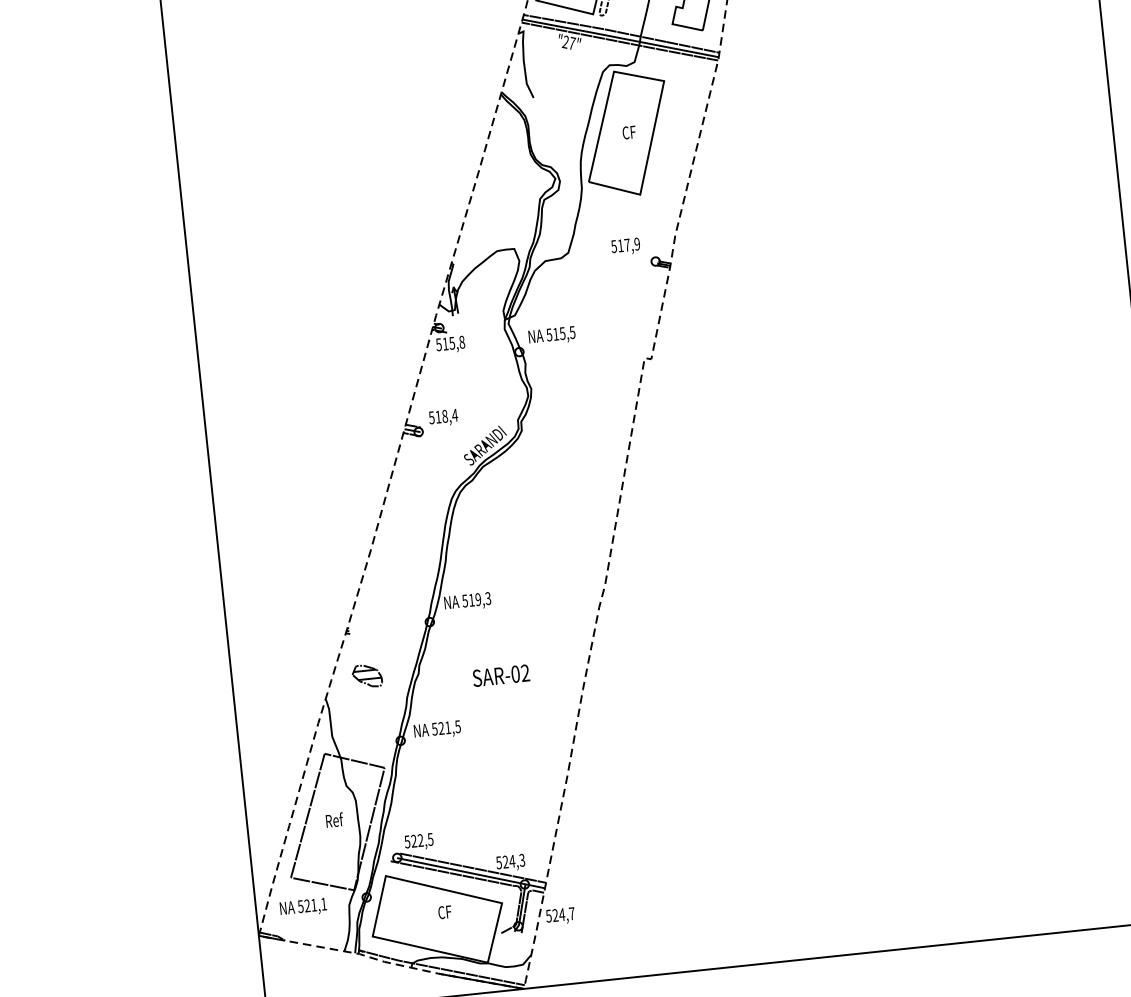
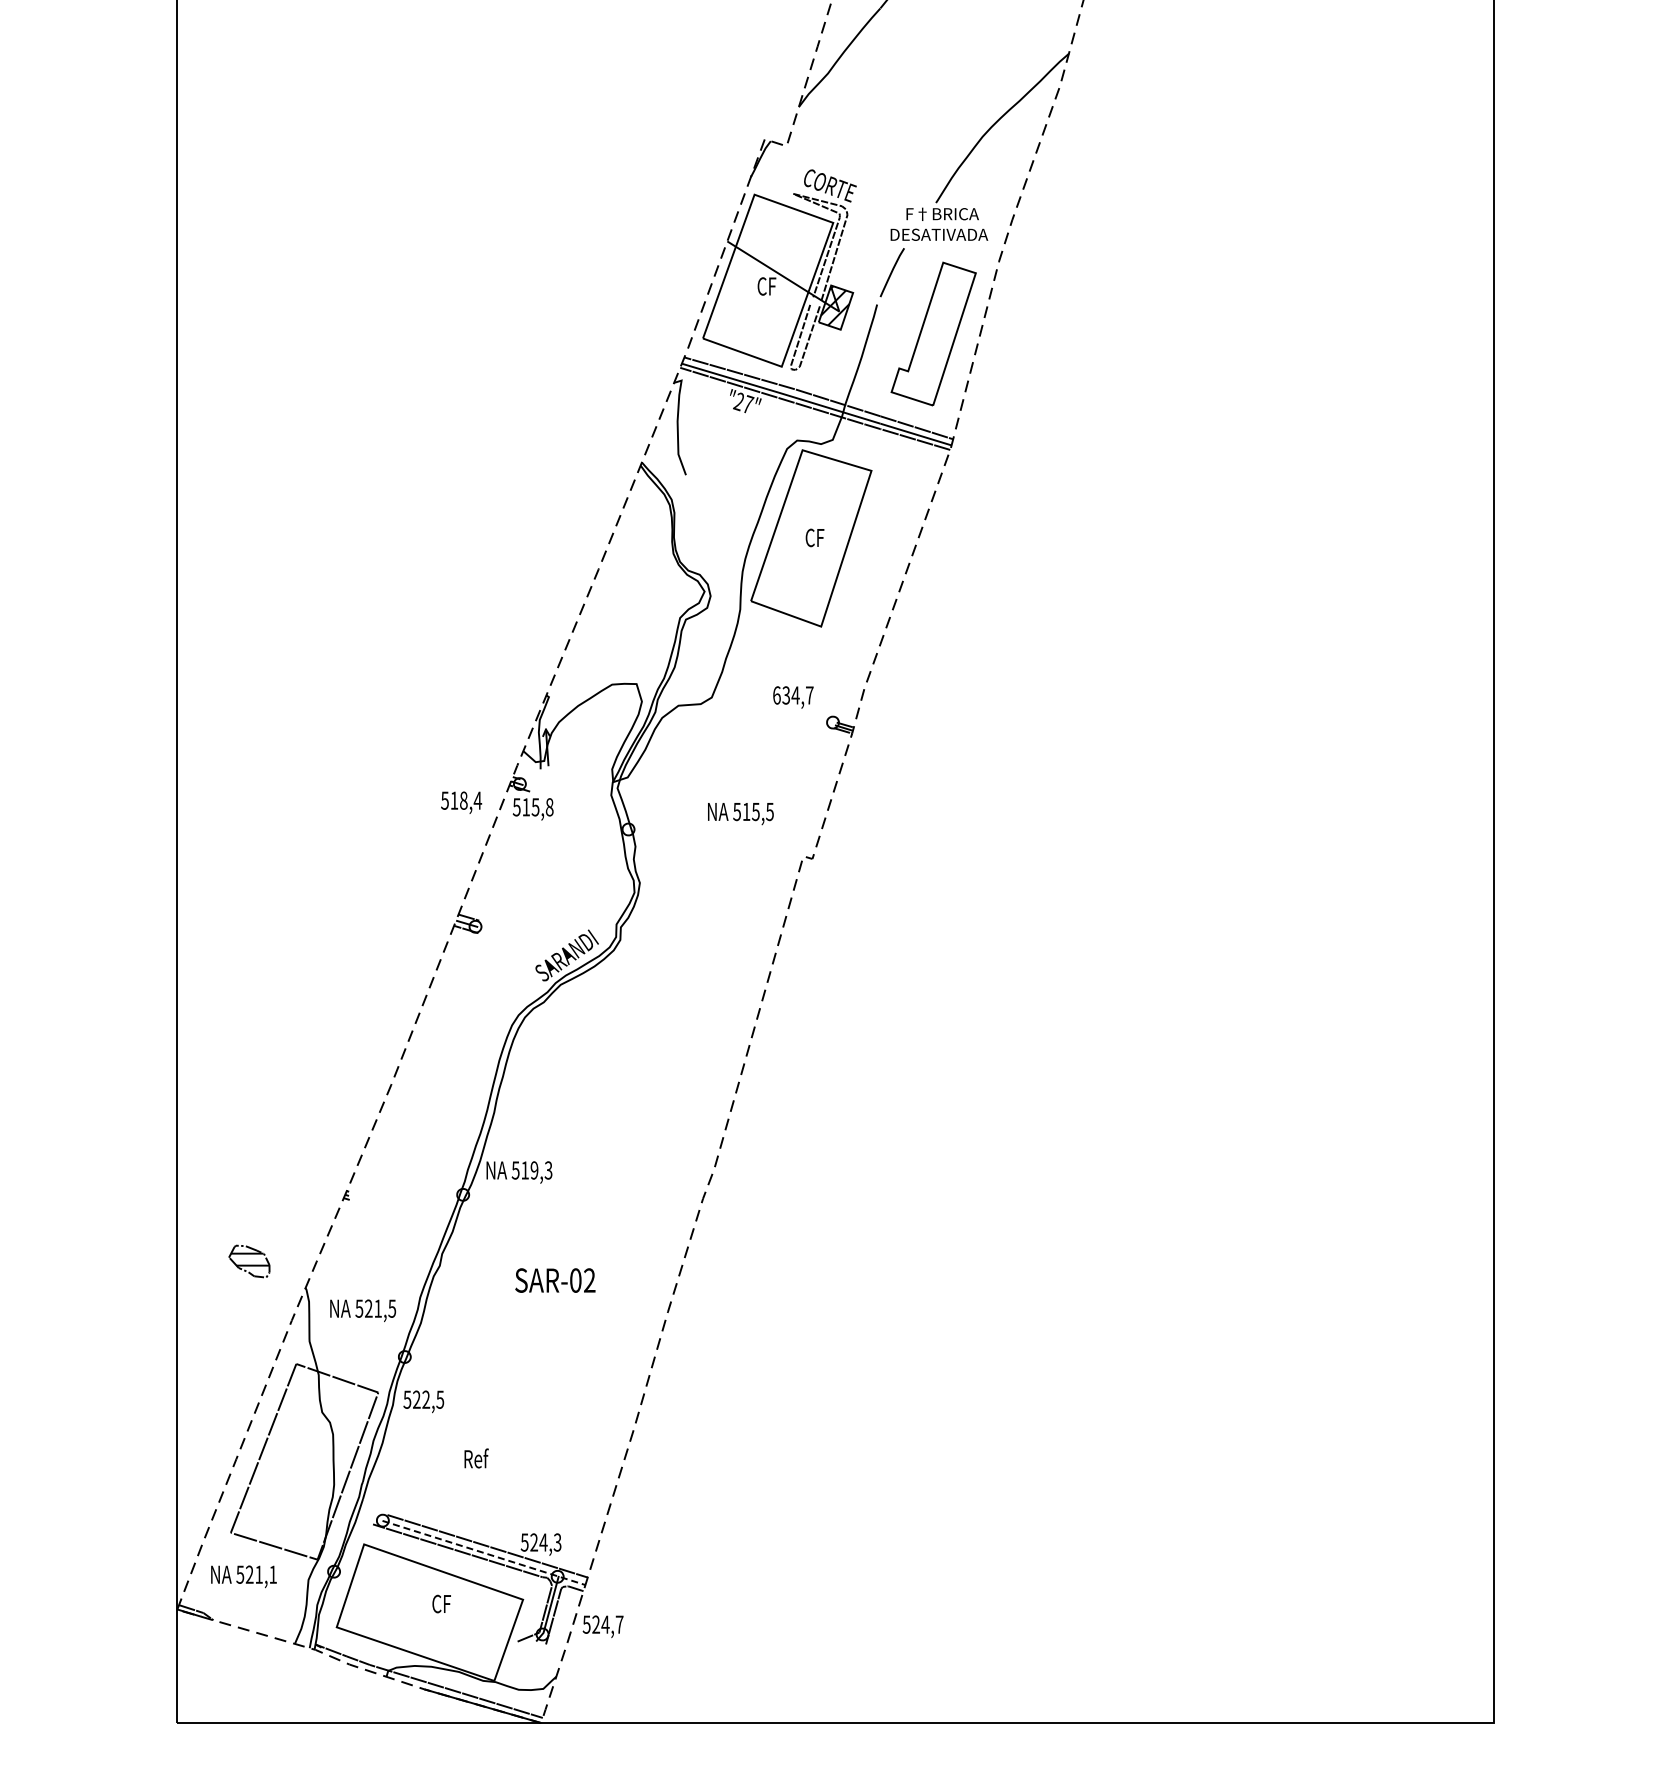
text: (625, 245) -> (792, 695), 517,9 -> 634,7
text: (551, 336) -> (740, 814), moved
text: (443, 417) -> (461, 802), moved
part: (367, 676) -> (249, 1261), moved
text: (437, 730) -> (363, 1310), moved
text: (334, 820) -> (476, 1458), moved
text: (418, 841) -> (423, 1401), moved
line: (472, 873) -> (485, 1553), solid -> dashed

